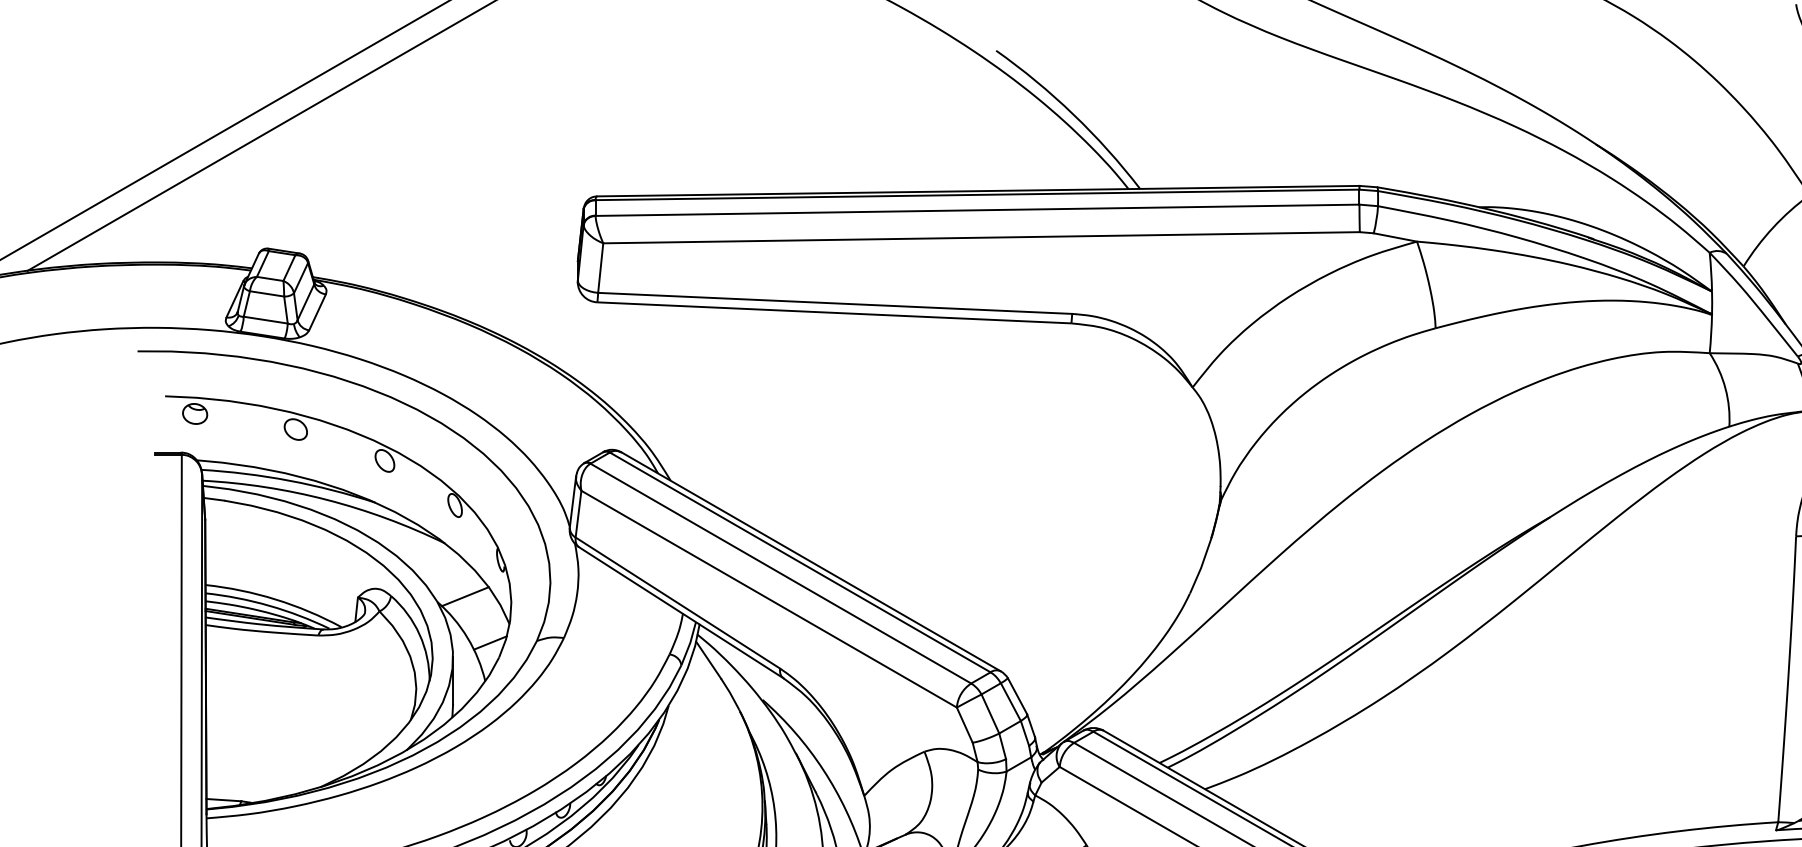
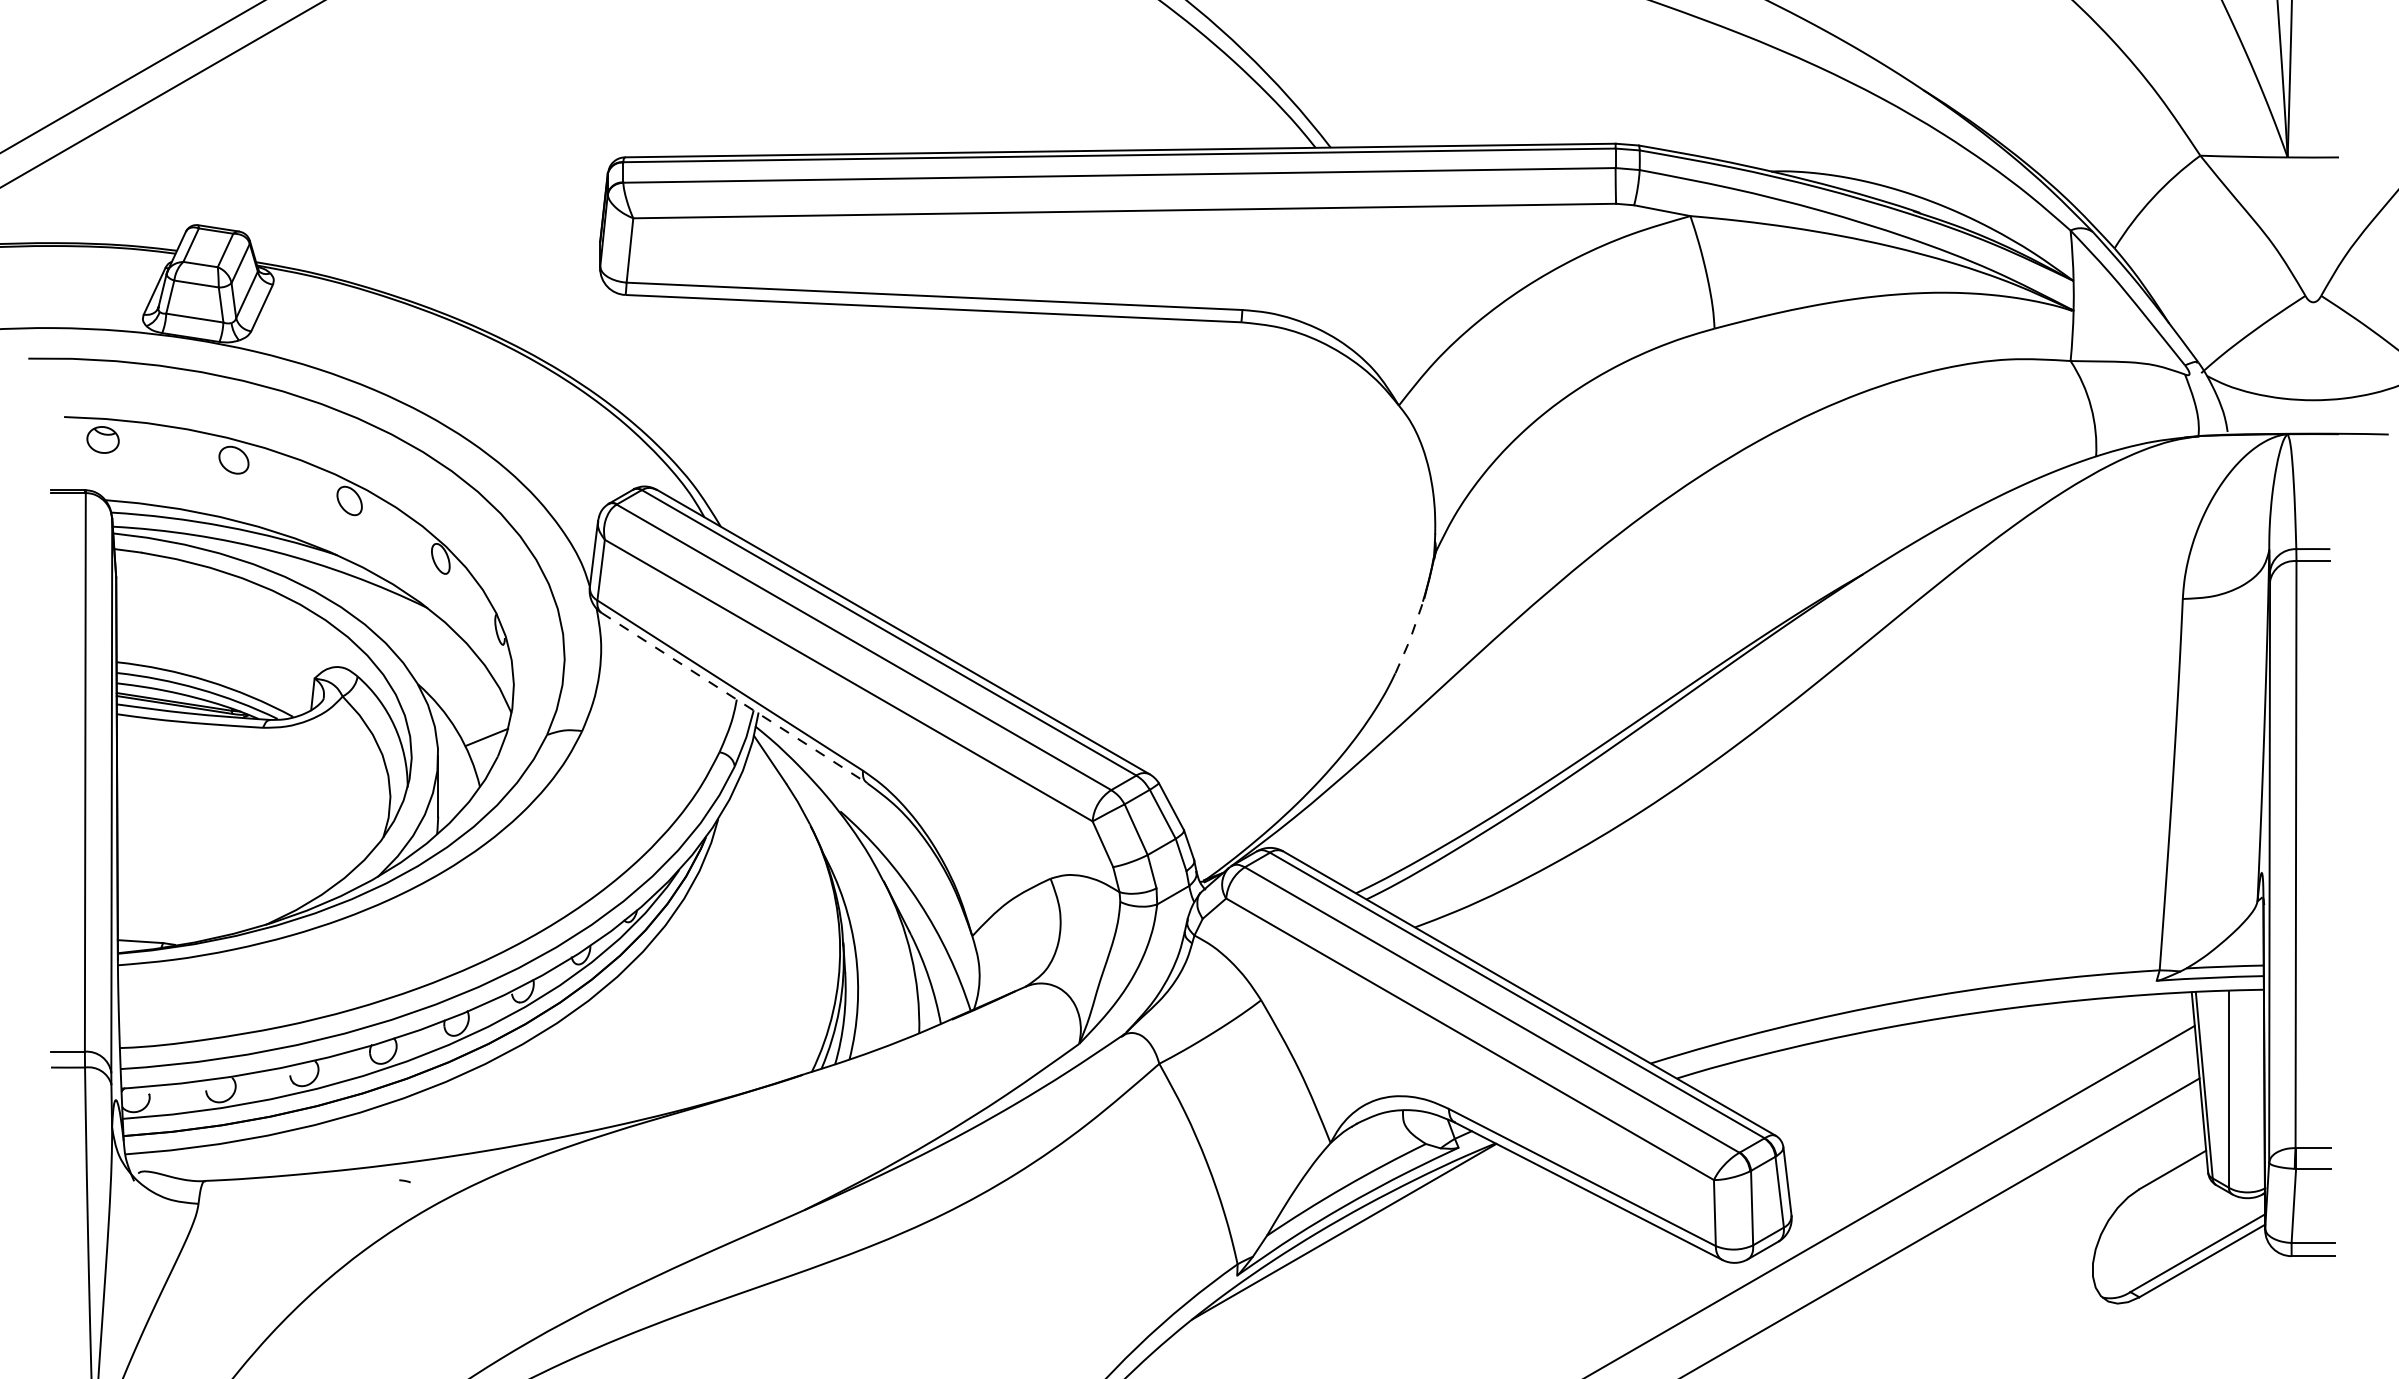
line: (1202, 565) -> (1411, 636), solid -> dashed
line: (464, 596) -> (453, 677), removed
line: (681, 612) -> (734, 698), solid -> dashed

